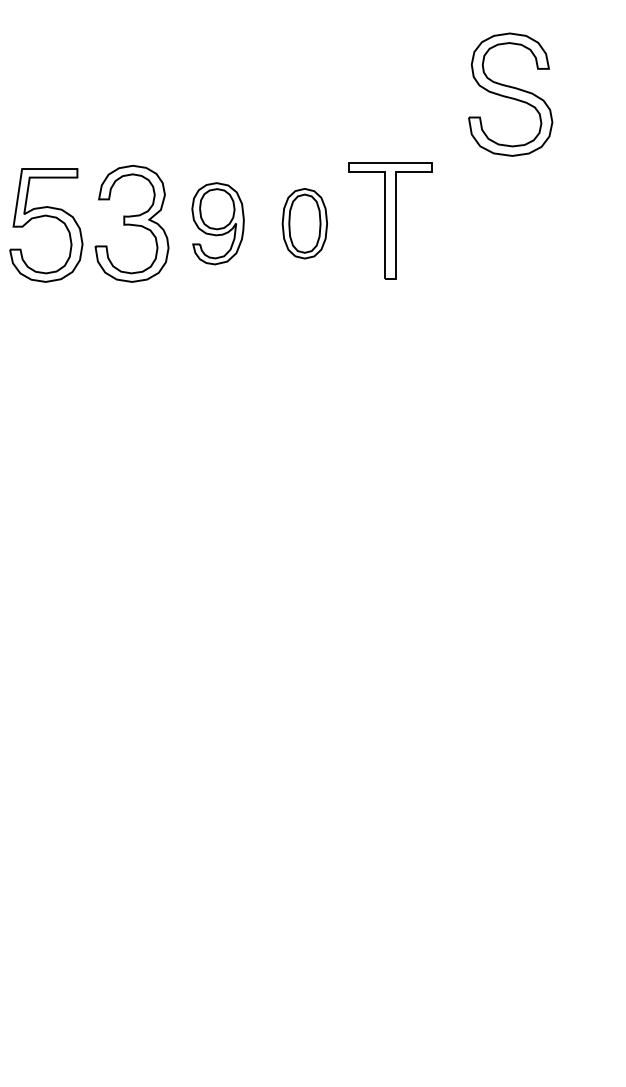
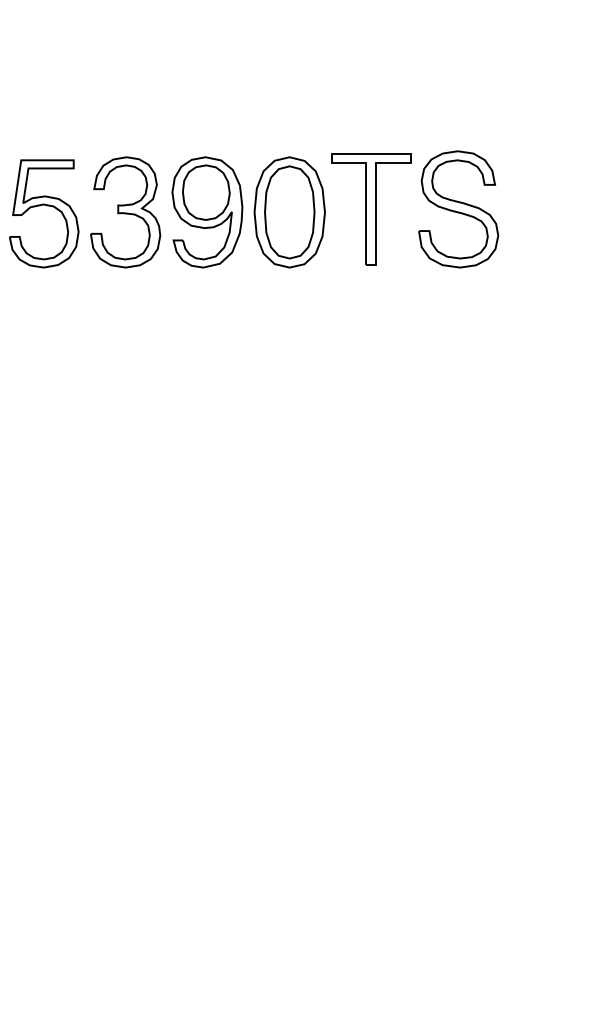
part: (510, 94) -> (458, 209), moved
part: (217, 223) -> (206, 212), size x1.43
part: (304, 223) -> (289, 212), size x1.67

